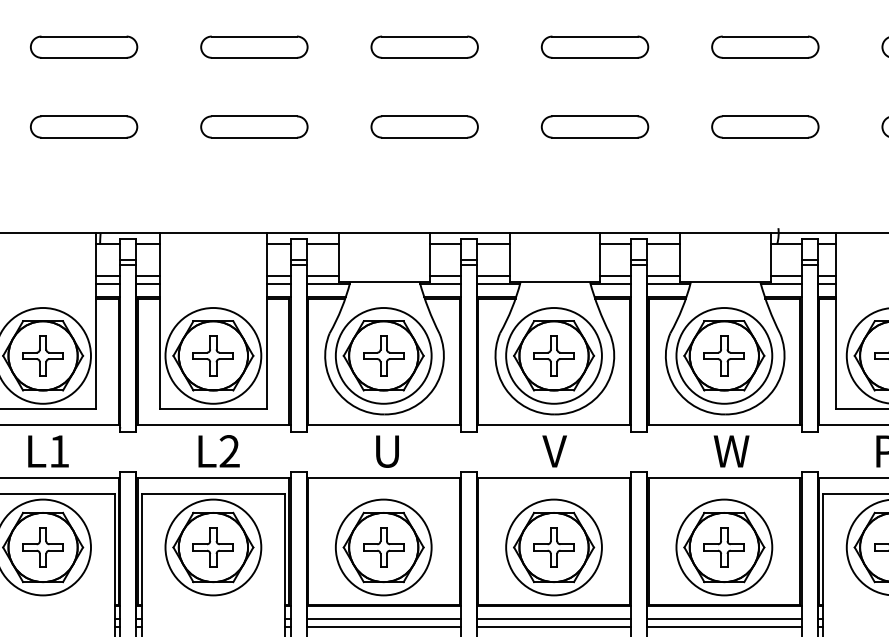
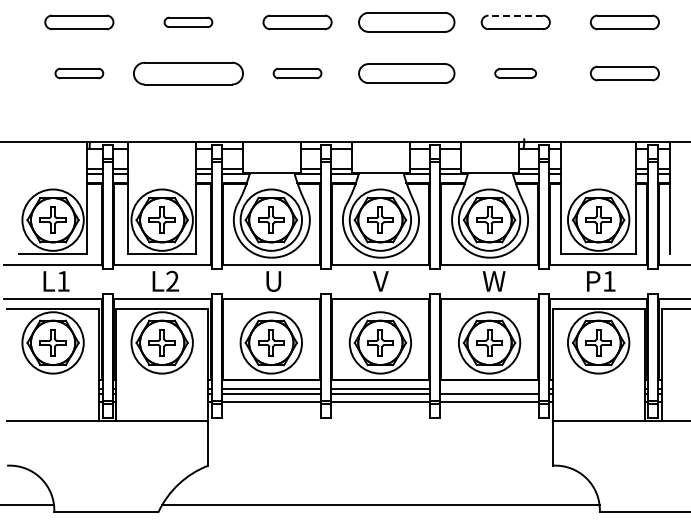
line: (764, 36) -> (515, 15), solid -> dashed
part: (254, 47) -> (188, 22), size x0.7
part: (594, 47) -> (406, 22), size x1.4
part: (84, 126) -> (79, 73), size x0.7
part: (254, 126) -> (188, 73), size x1.6
part: (424, 126) -> (297, 73), size x0.7
part: (594, 126) -> (406, 73), size x1.4
part: (764, 126) -> (515, 73), size x0.6
line: (724, 618) -> (489, 388), removed

